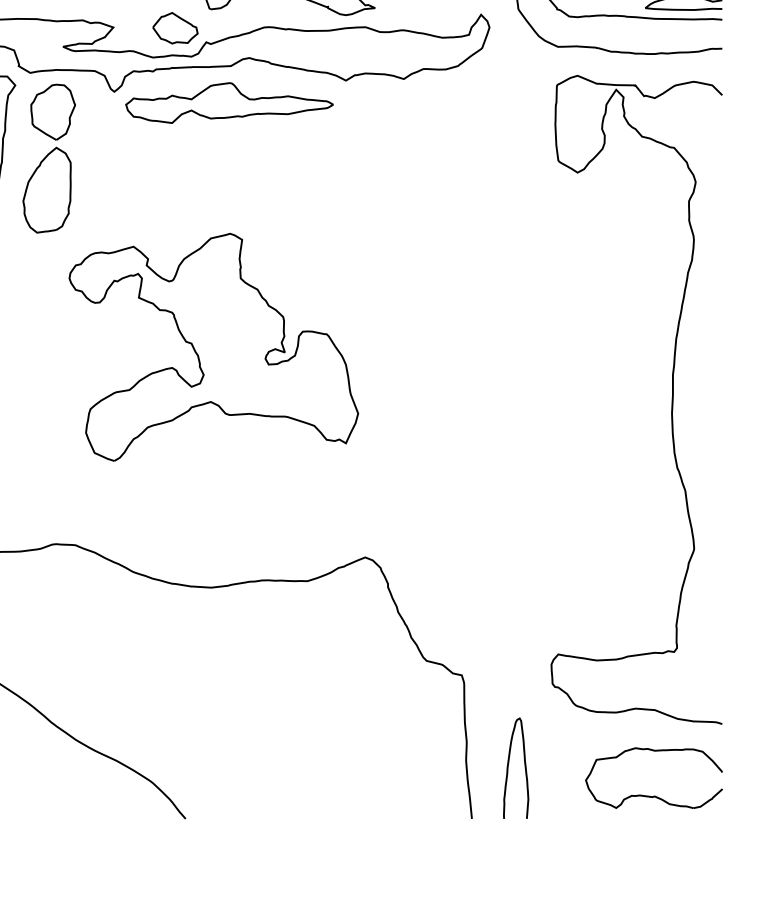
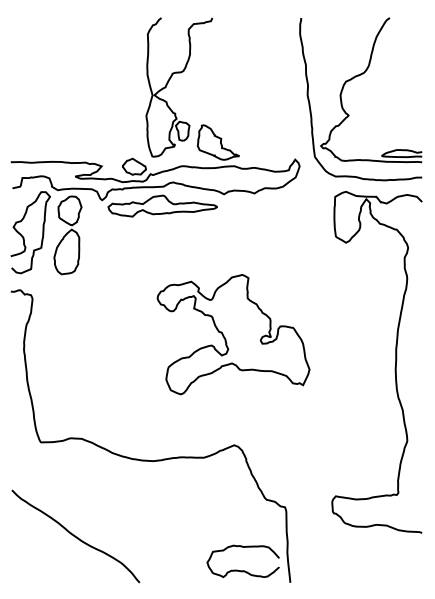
part: (213, 346) -> (233, 334), moved
curve: (510, 766) -> (310, 555), removed
part: (652, 795) -> (242, 570), moved

